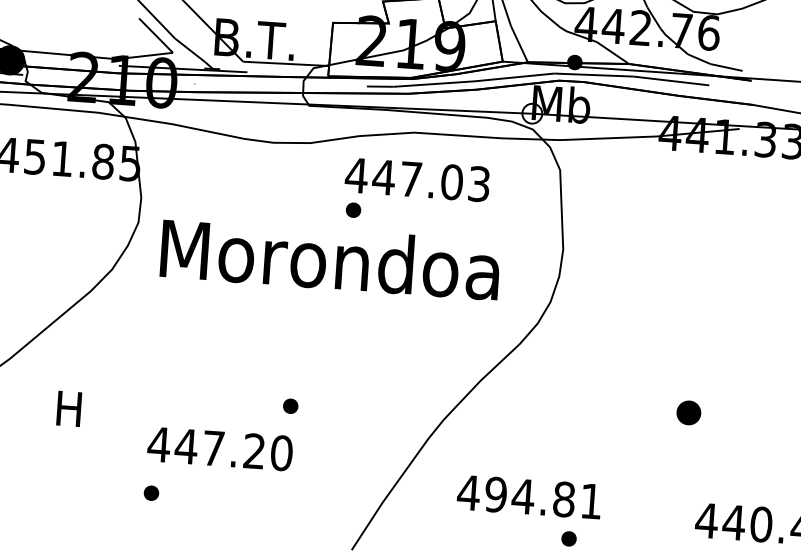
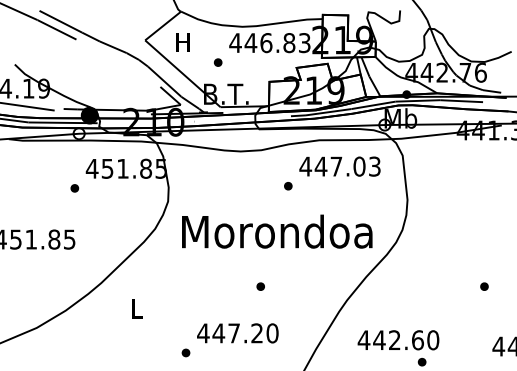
text: (416, 179) -> (339, 166), moved
text: (330, 259) -> (277, 231), moved
part: (290, 405) -> (260, 286), moved
text: (69, 408) -> (136, 308), H -> L
part: (688, 412) -> (484, 286), size x0.62
text: (219, 449) -> (237, 333), moved
text: (543, 498) -> (406, 340), 494.81 -> 442.60

